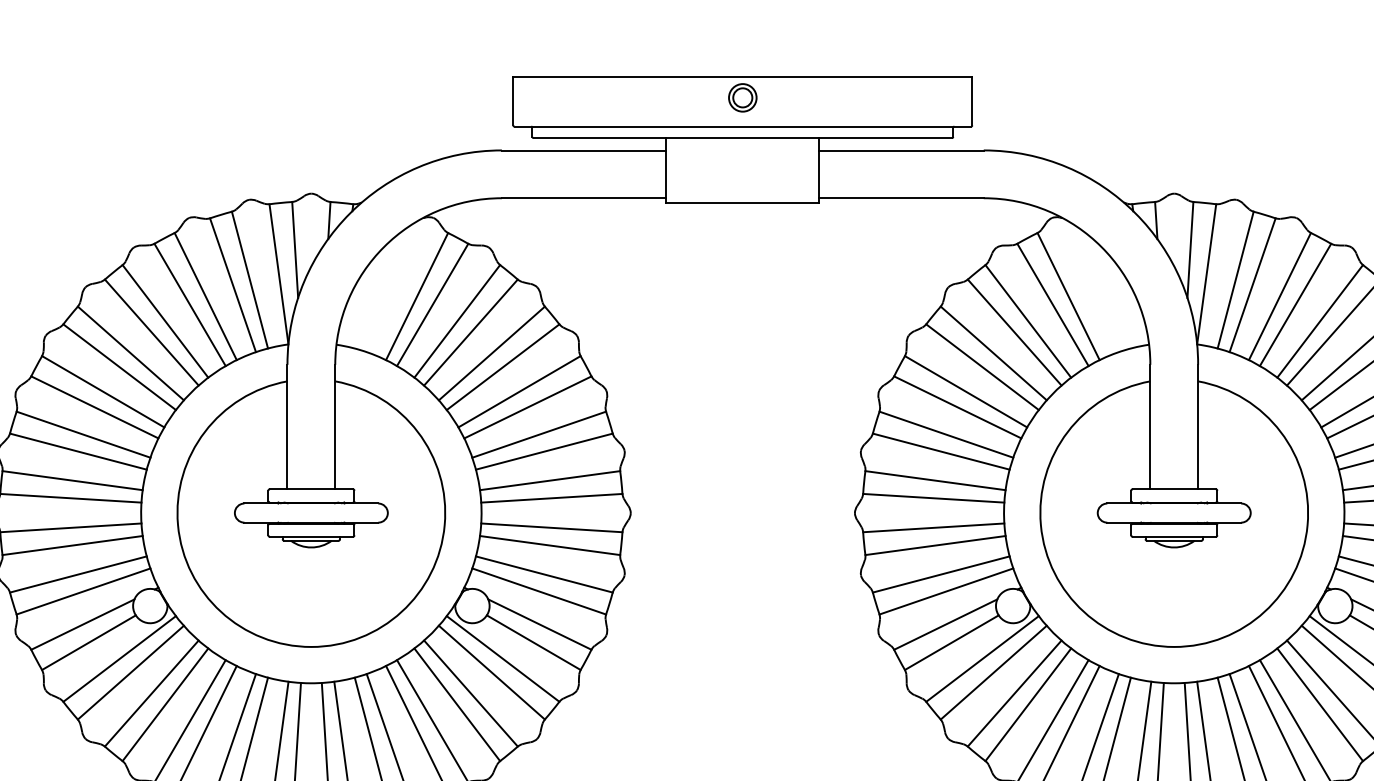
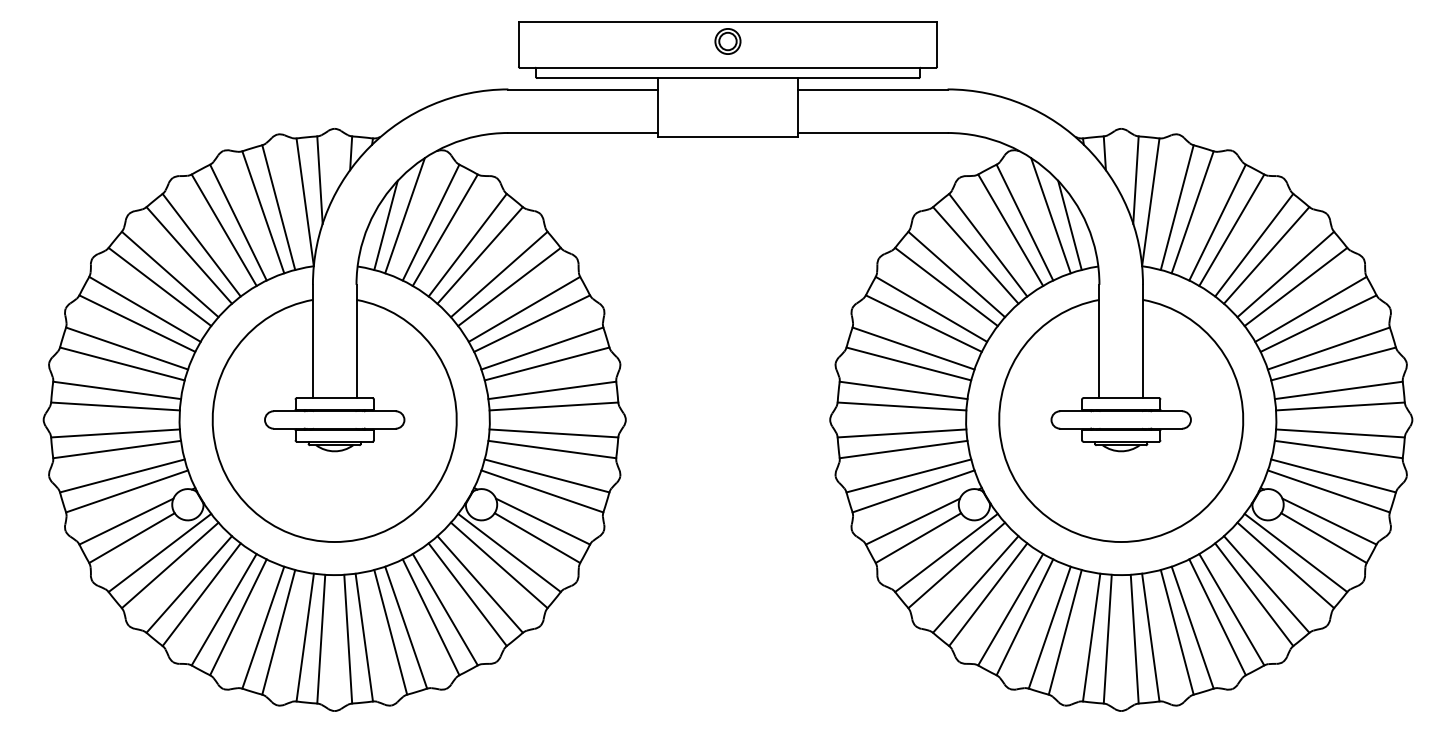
line: (387, 288) -> (404, 215), added
line: (1096, 288) -> (1050, 215), added
line: (367, 298) -> (385, 224), added
line: (1117, 298) -> (1069, 224), added

